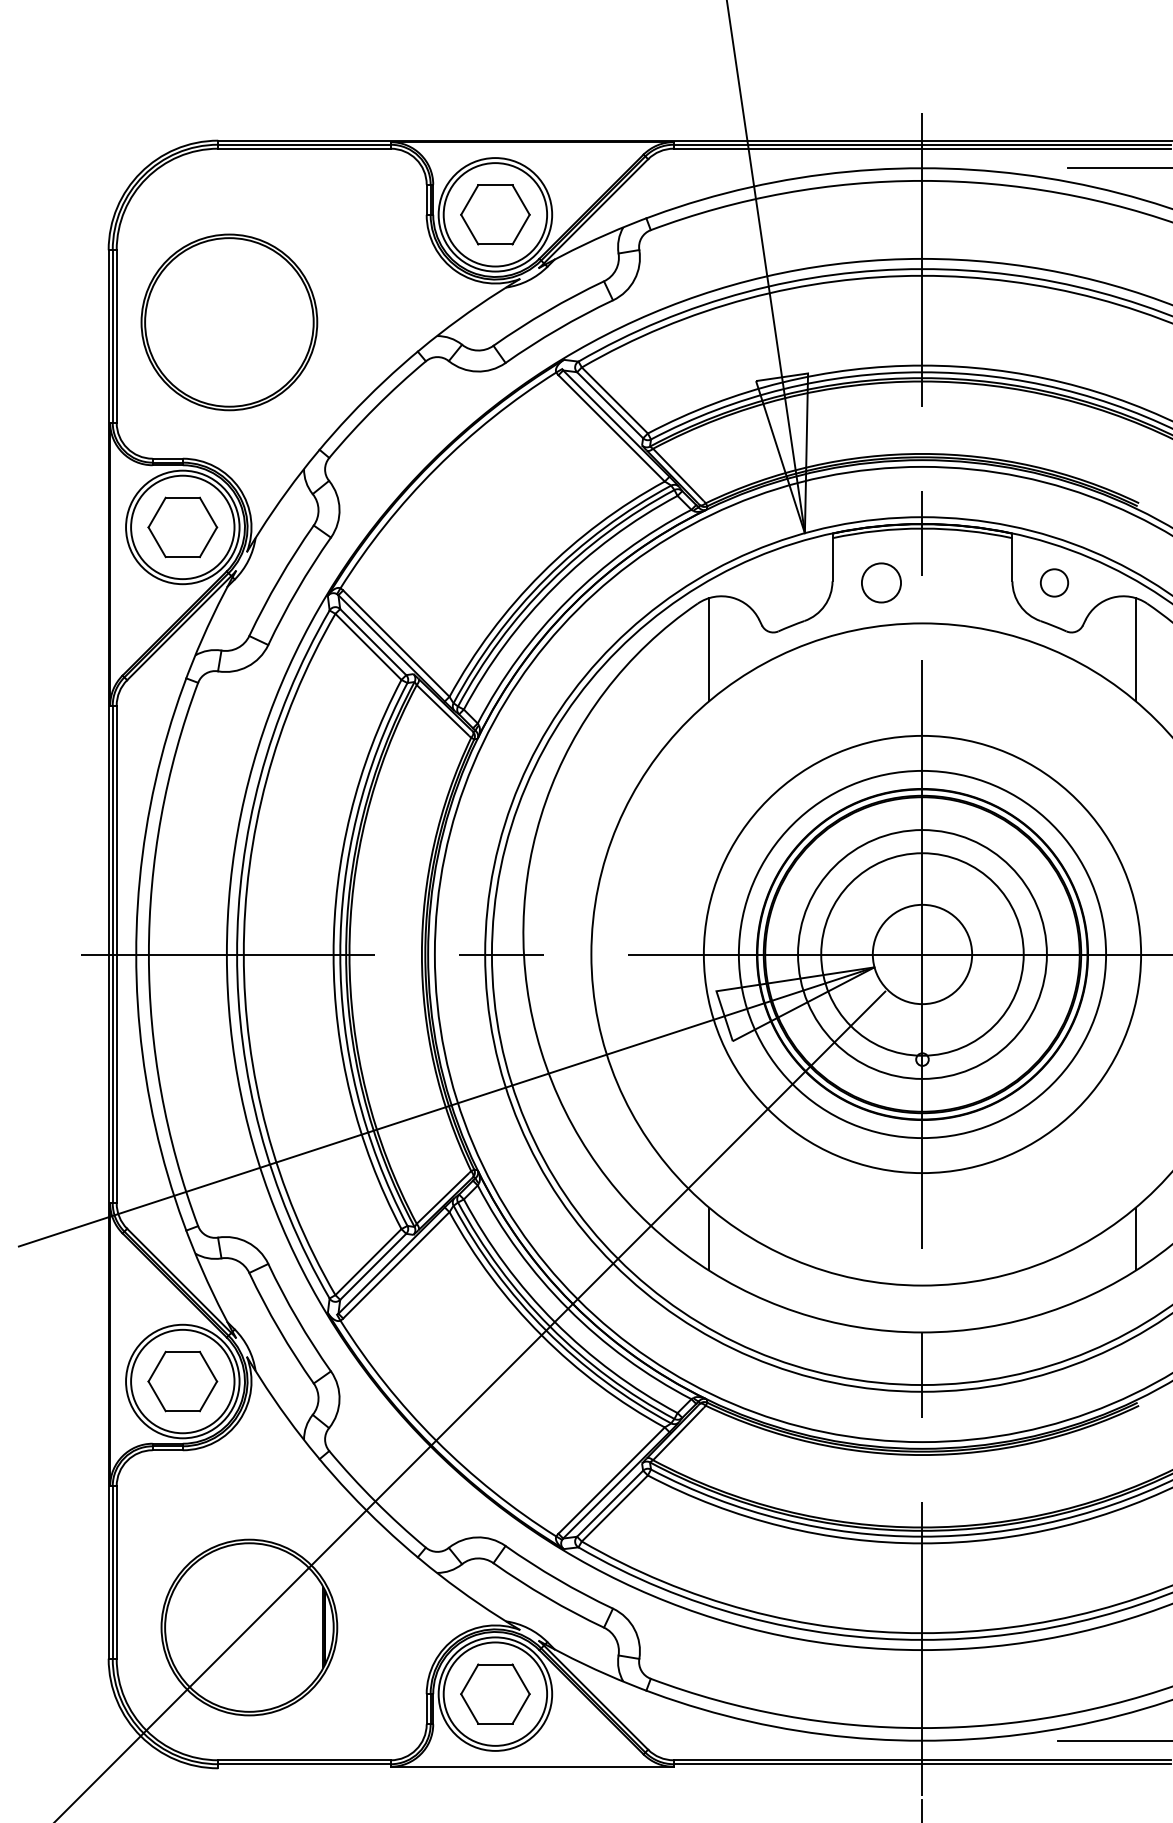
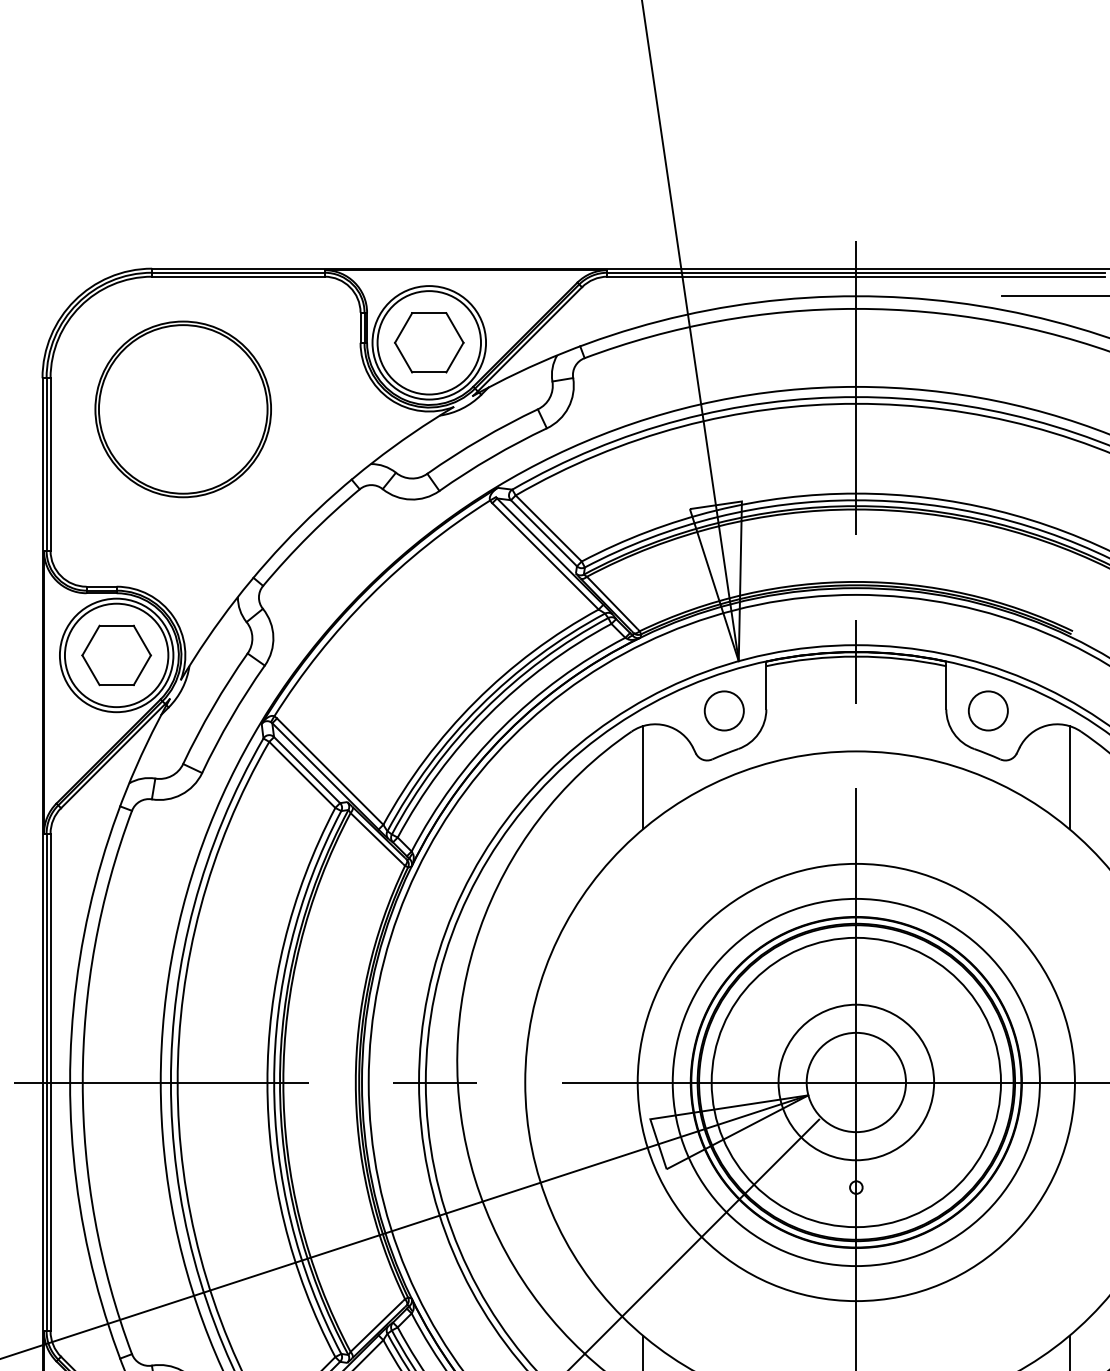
part: (229, 322) -> (183, 409), moved
circle: (881, 582) -> (724, 710), moved
circle: (1054, 582) -> (988, 710), size x1.43
circle: (922, 954) -> (856, 1082), size x0.62
circle: (922, 954) -> (856, 1082), size x1.43

